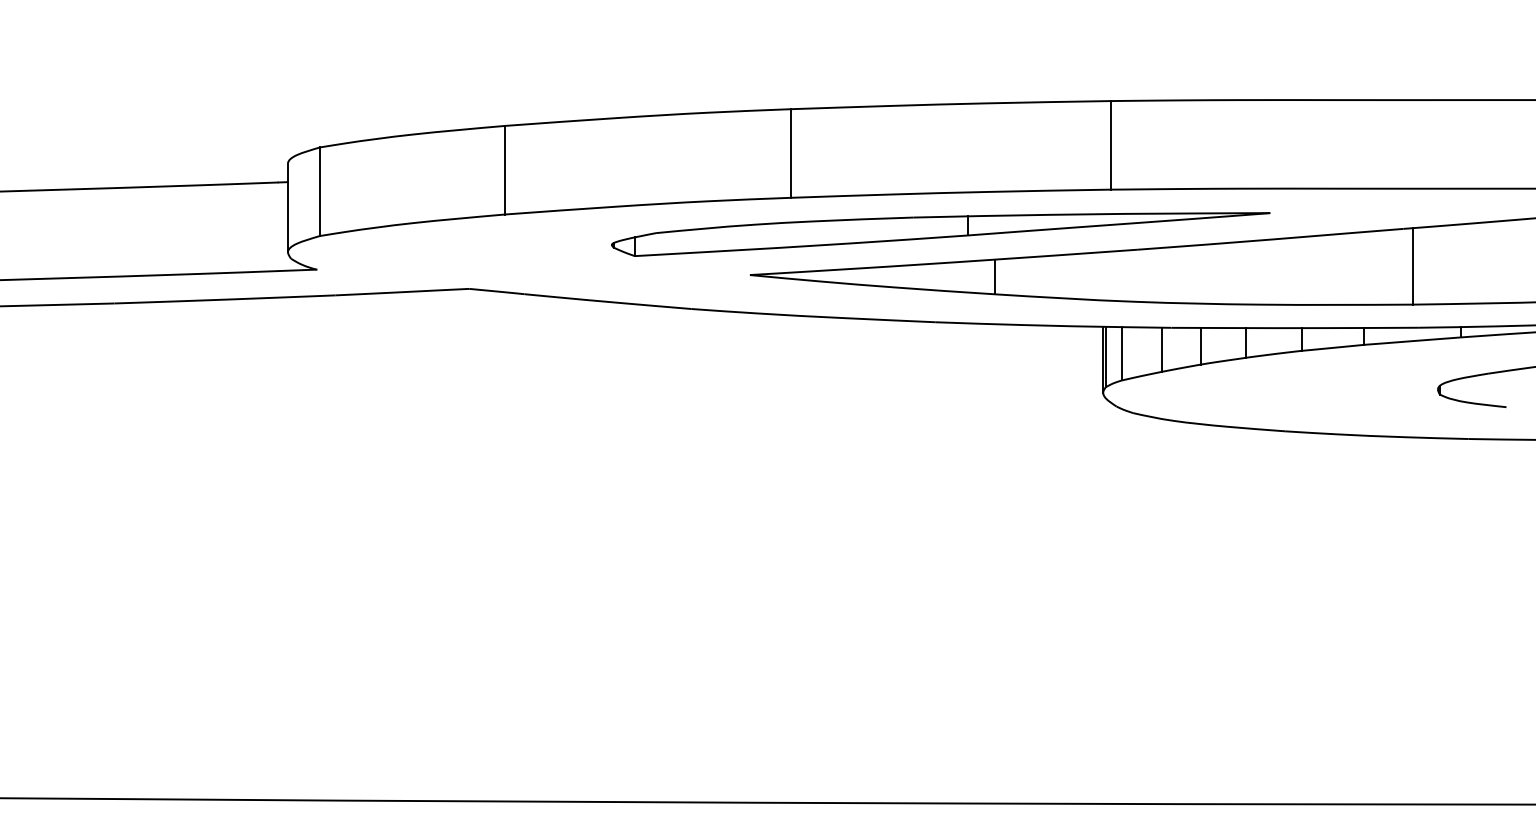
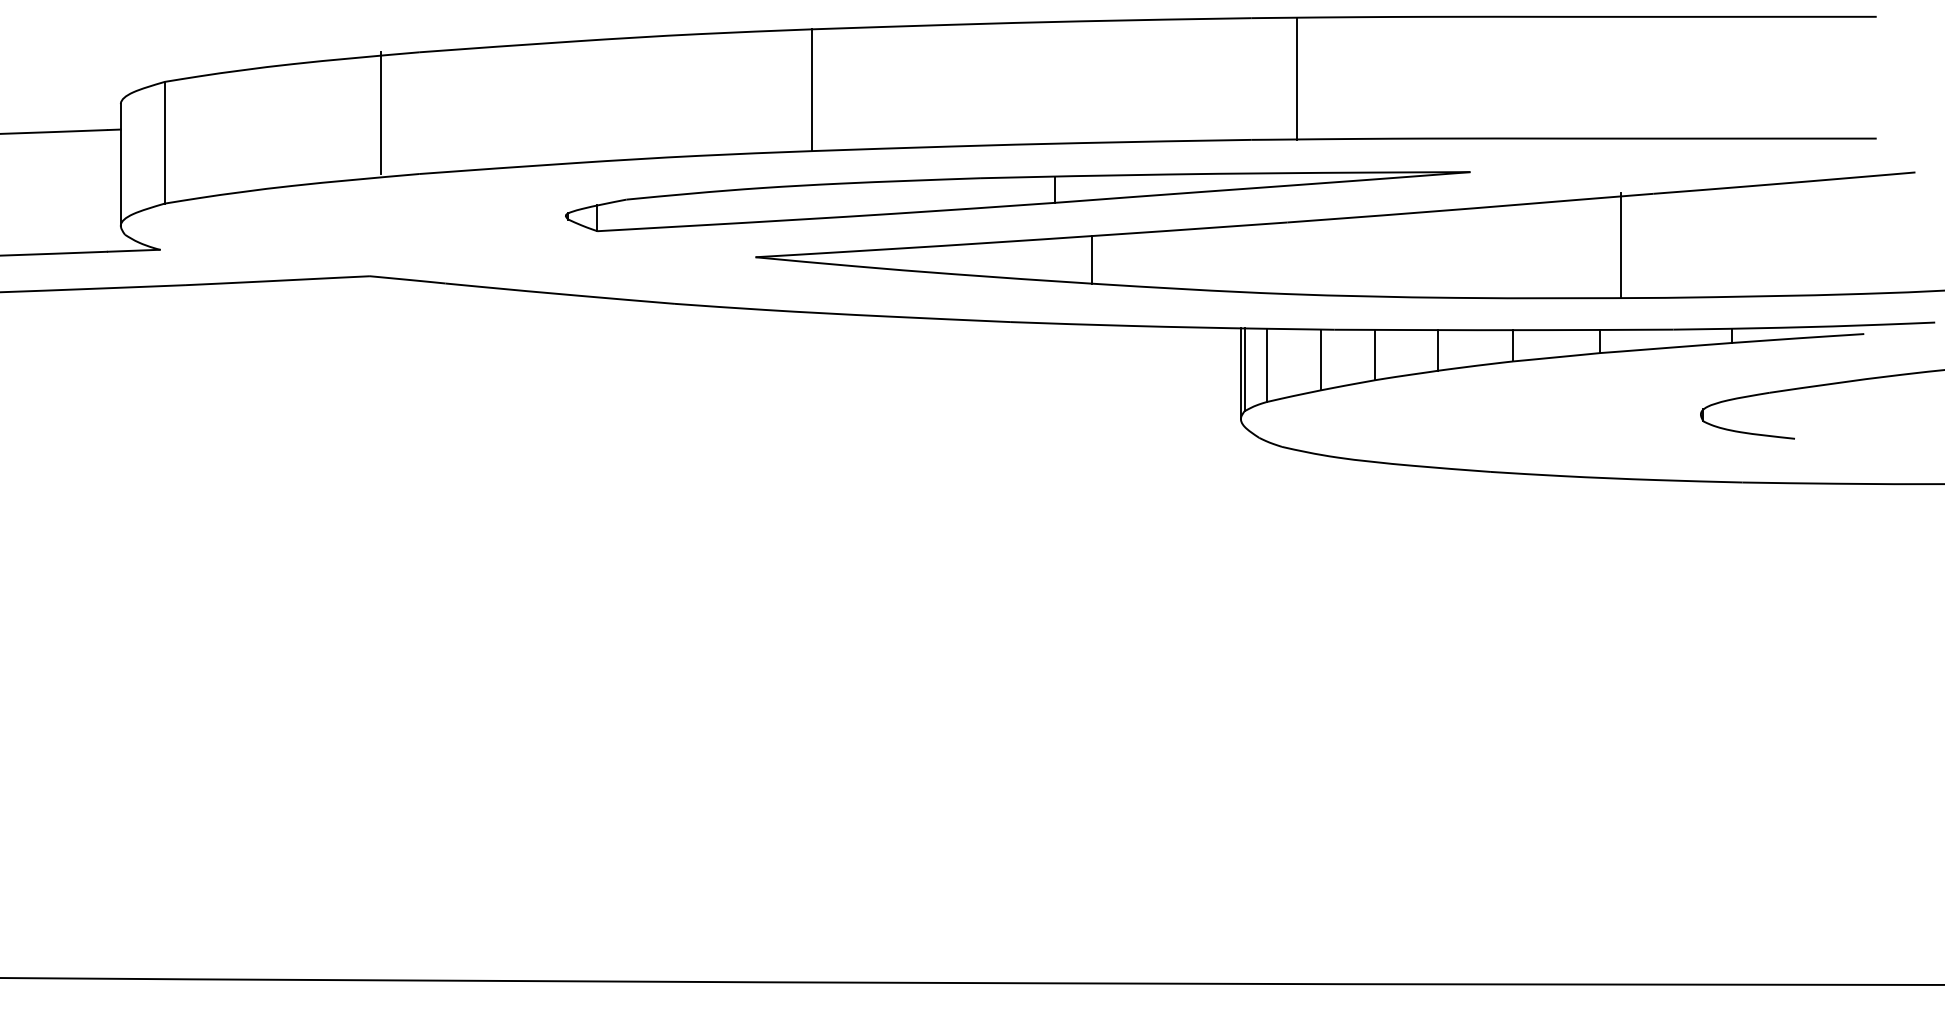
line: (1111, 145) -> (1297, 79), moved
line: (505, 169) -> (381, 112), moved
line: (1412, 266) -> (1620, 245), moved

